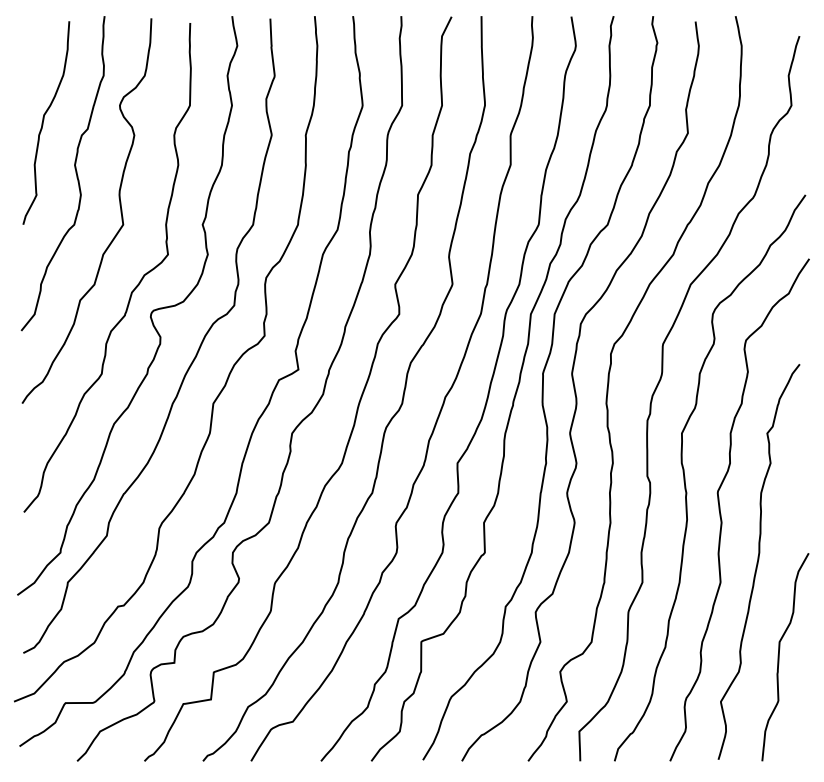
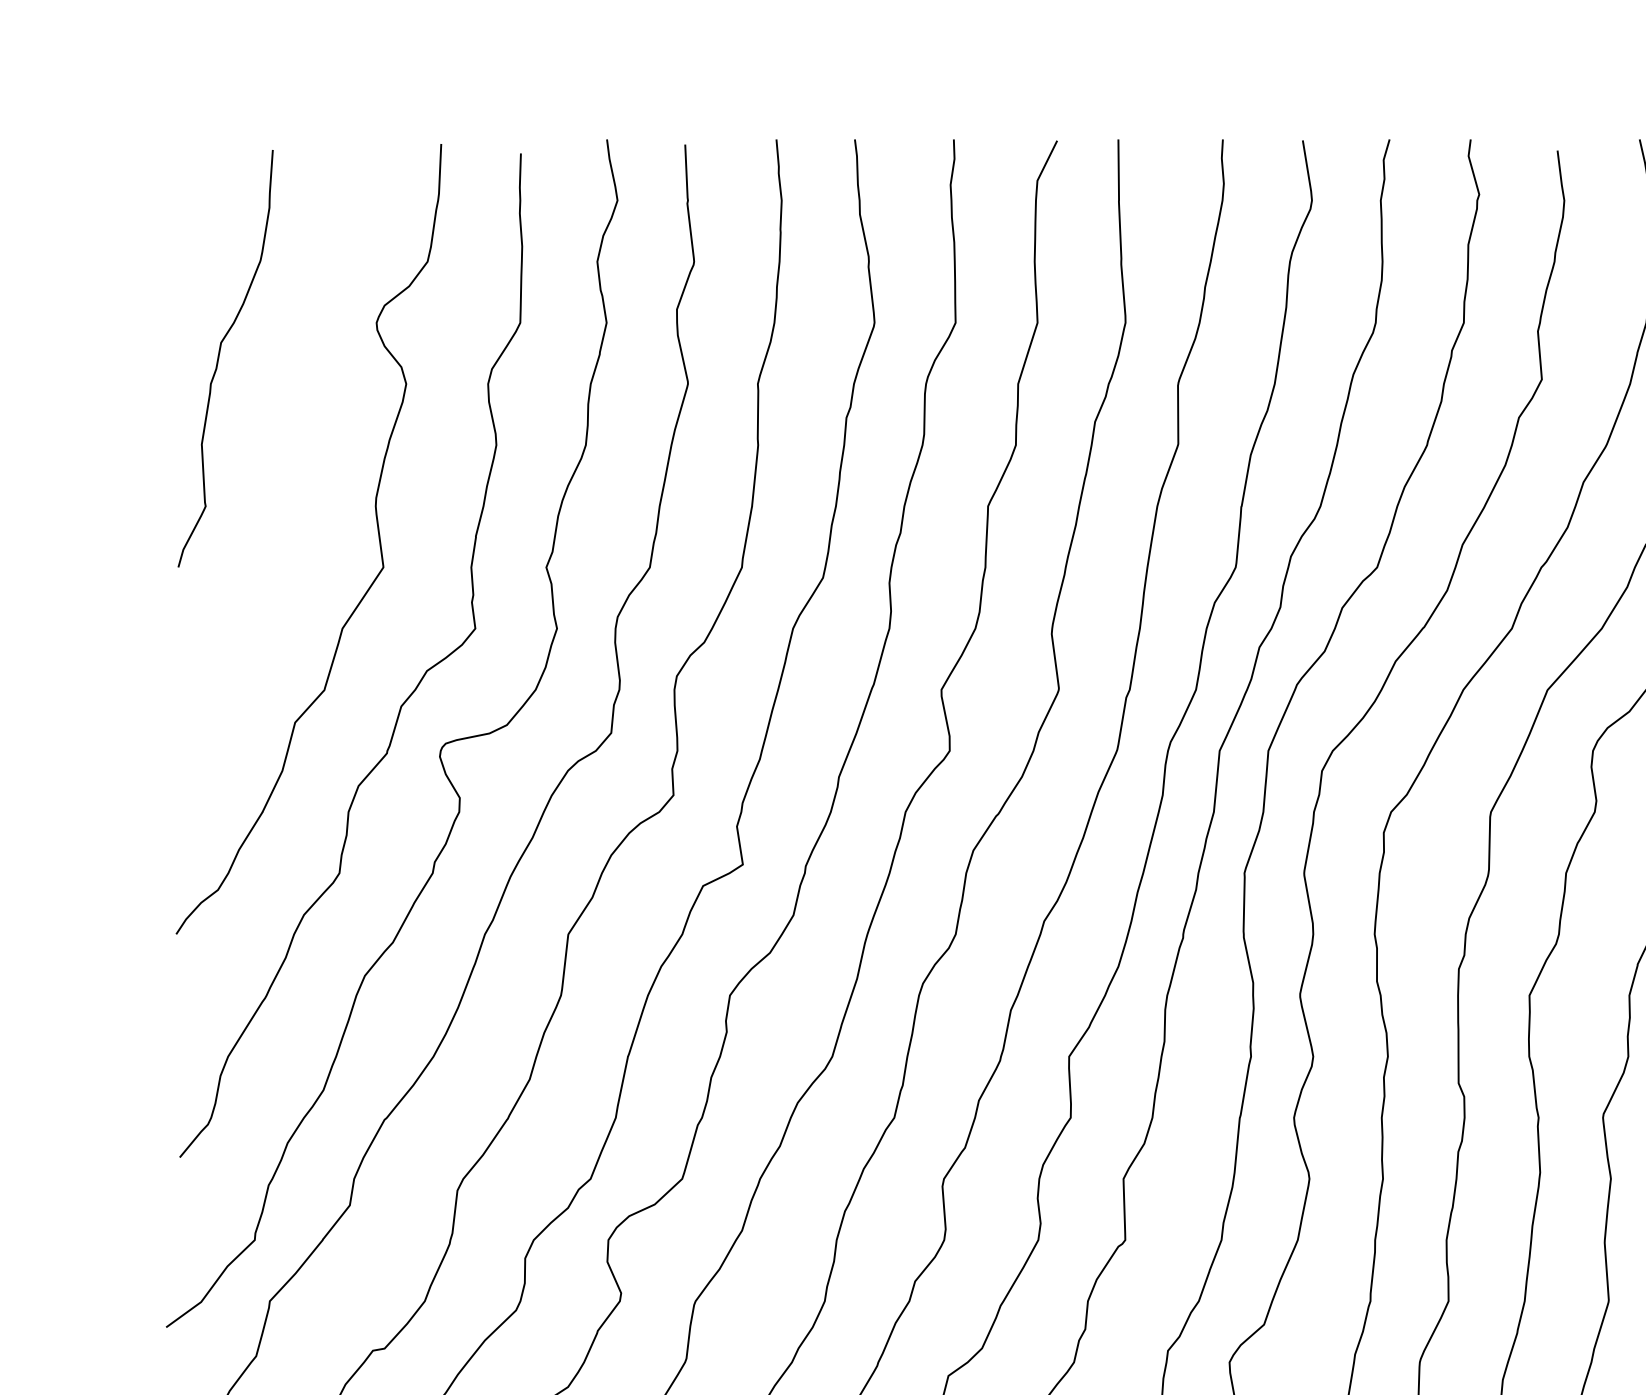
curve: (74, 168) -> (283, 452), removed

